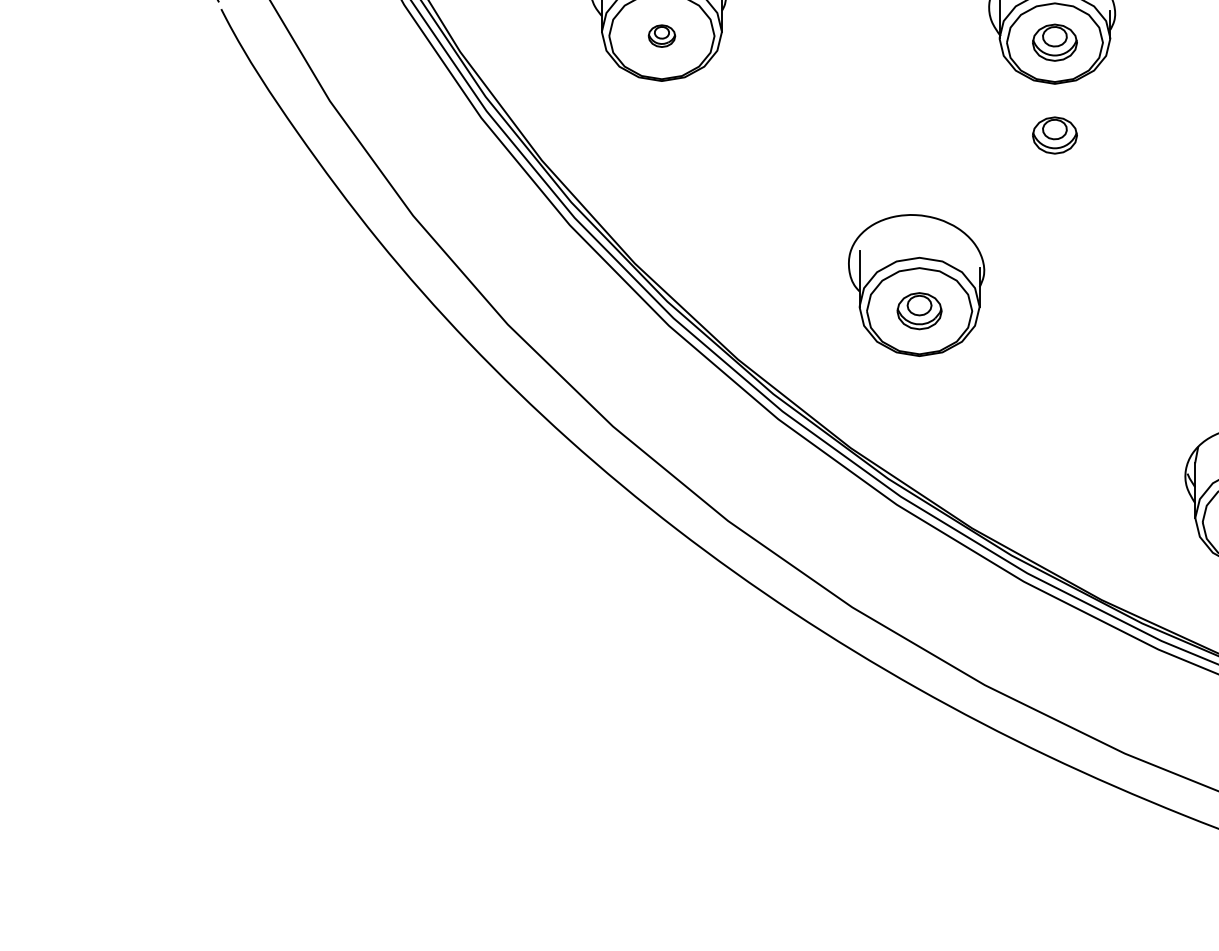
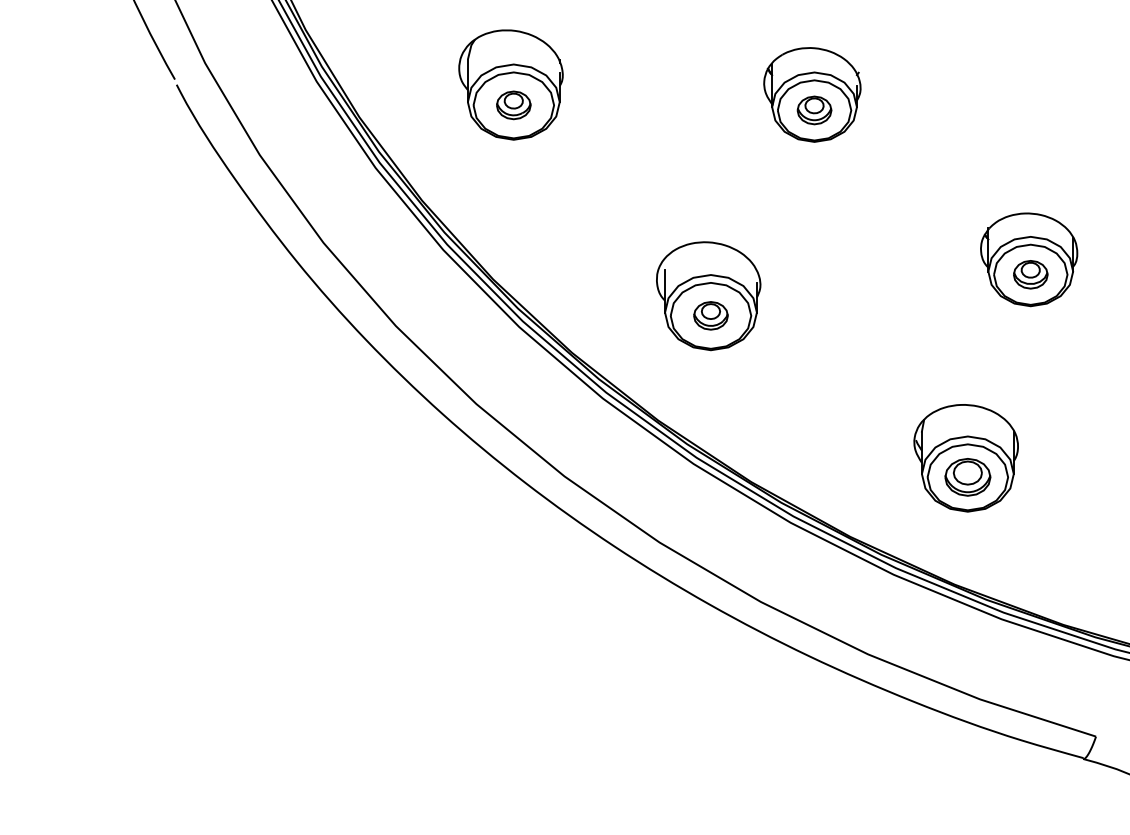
part: (661, 36) -> (513, 105), size x1.67
part: (1054, 135) -> (814, 181), removed

